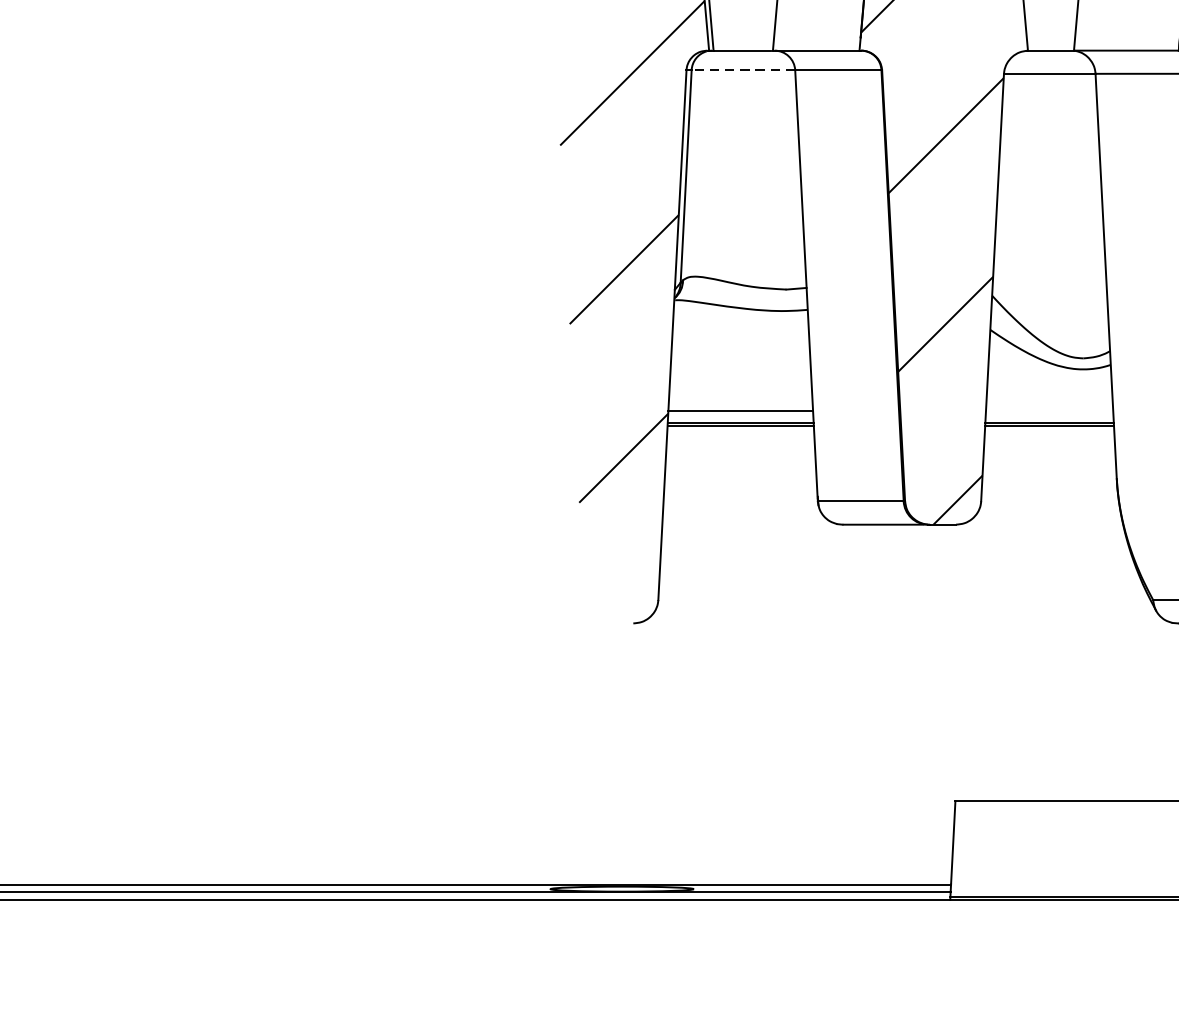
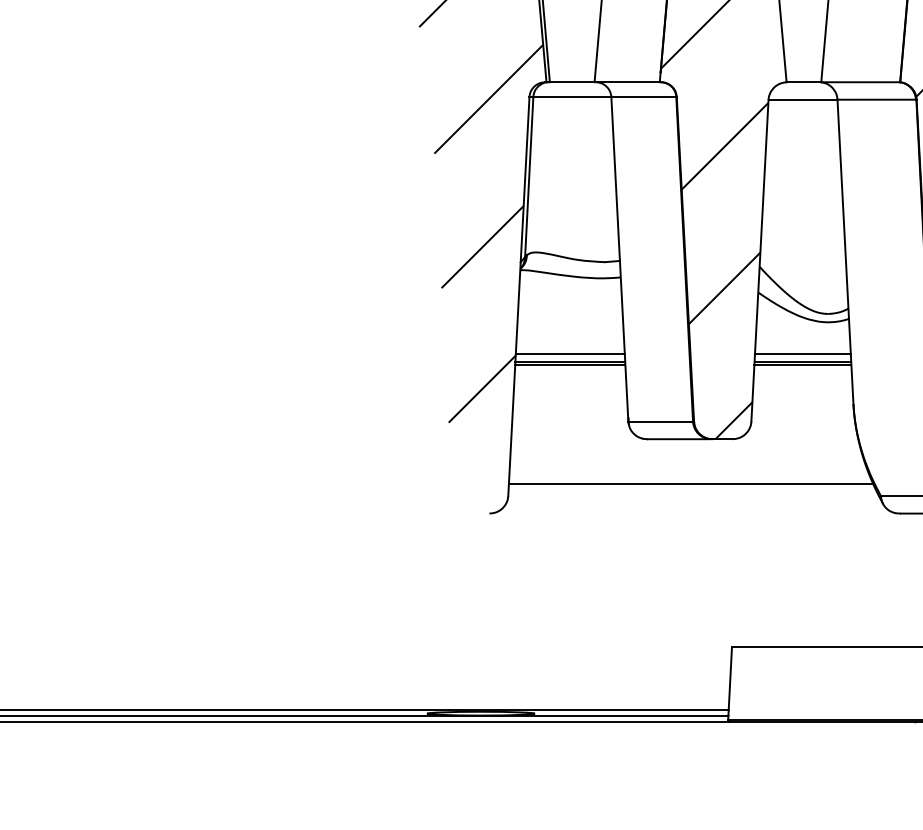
line: (743, 70) -> (572, 97), dashed -> solid
line: (1049, 410) -> (802, 353), added
line: (900, 583) -> (690, 483), added

